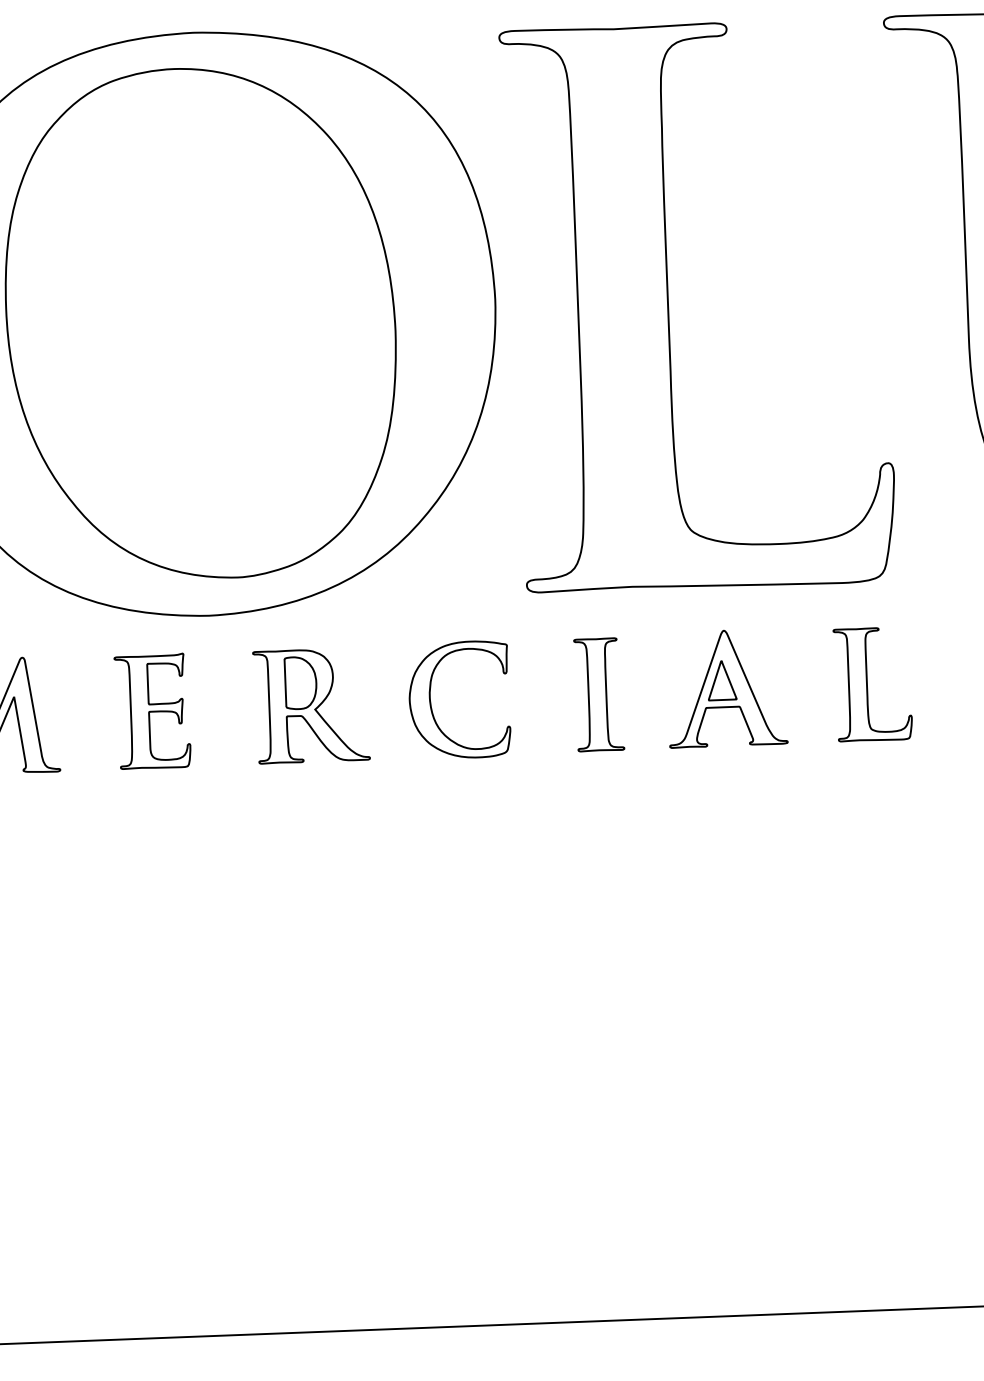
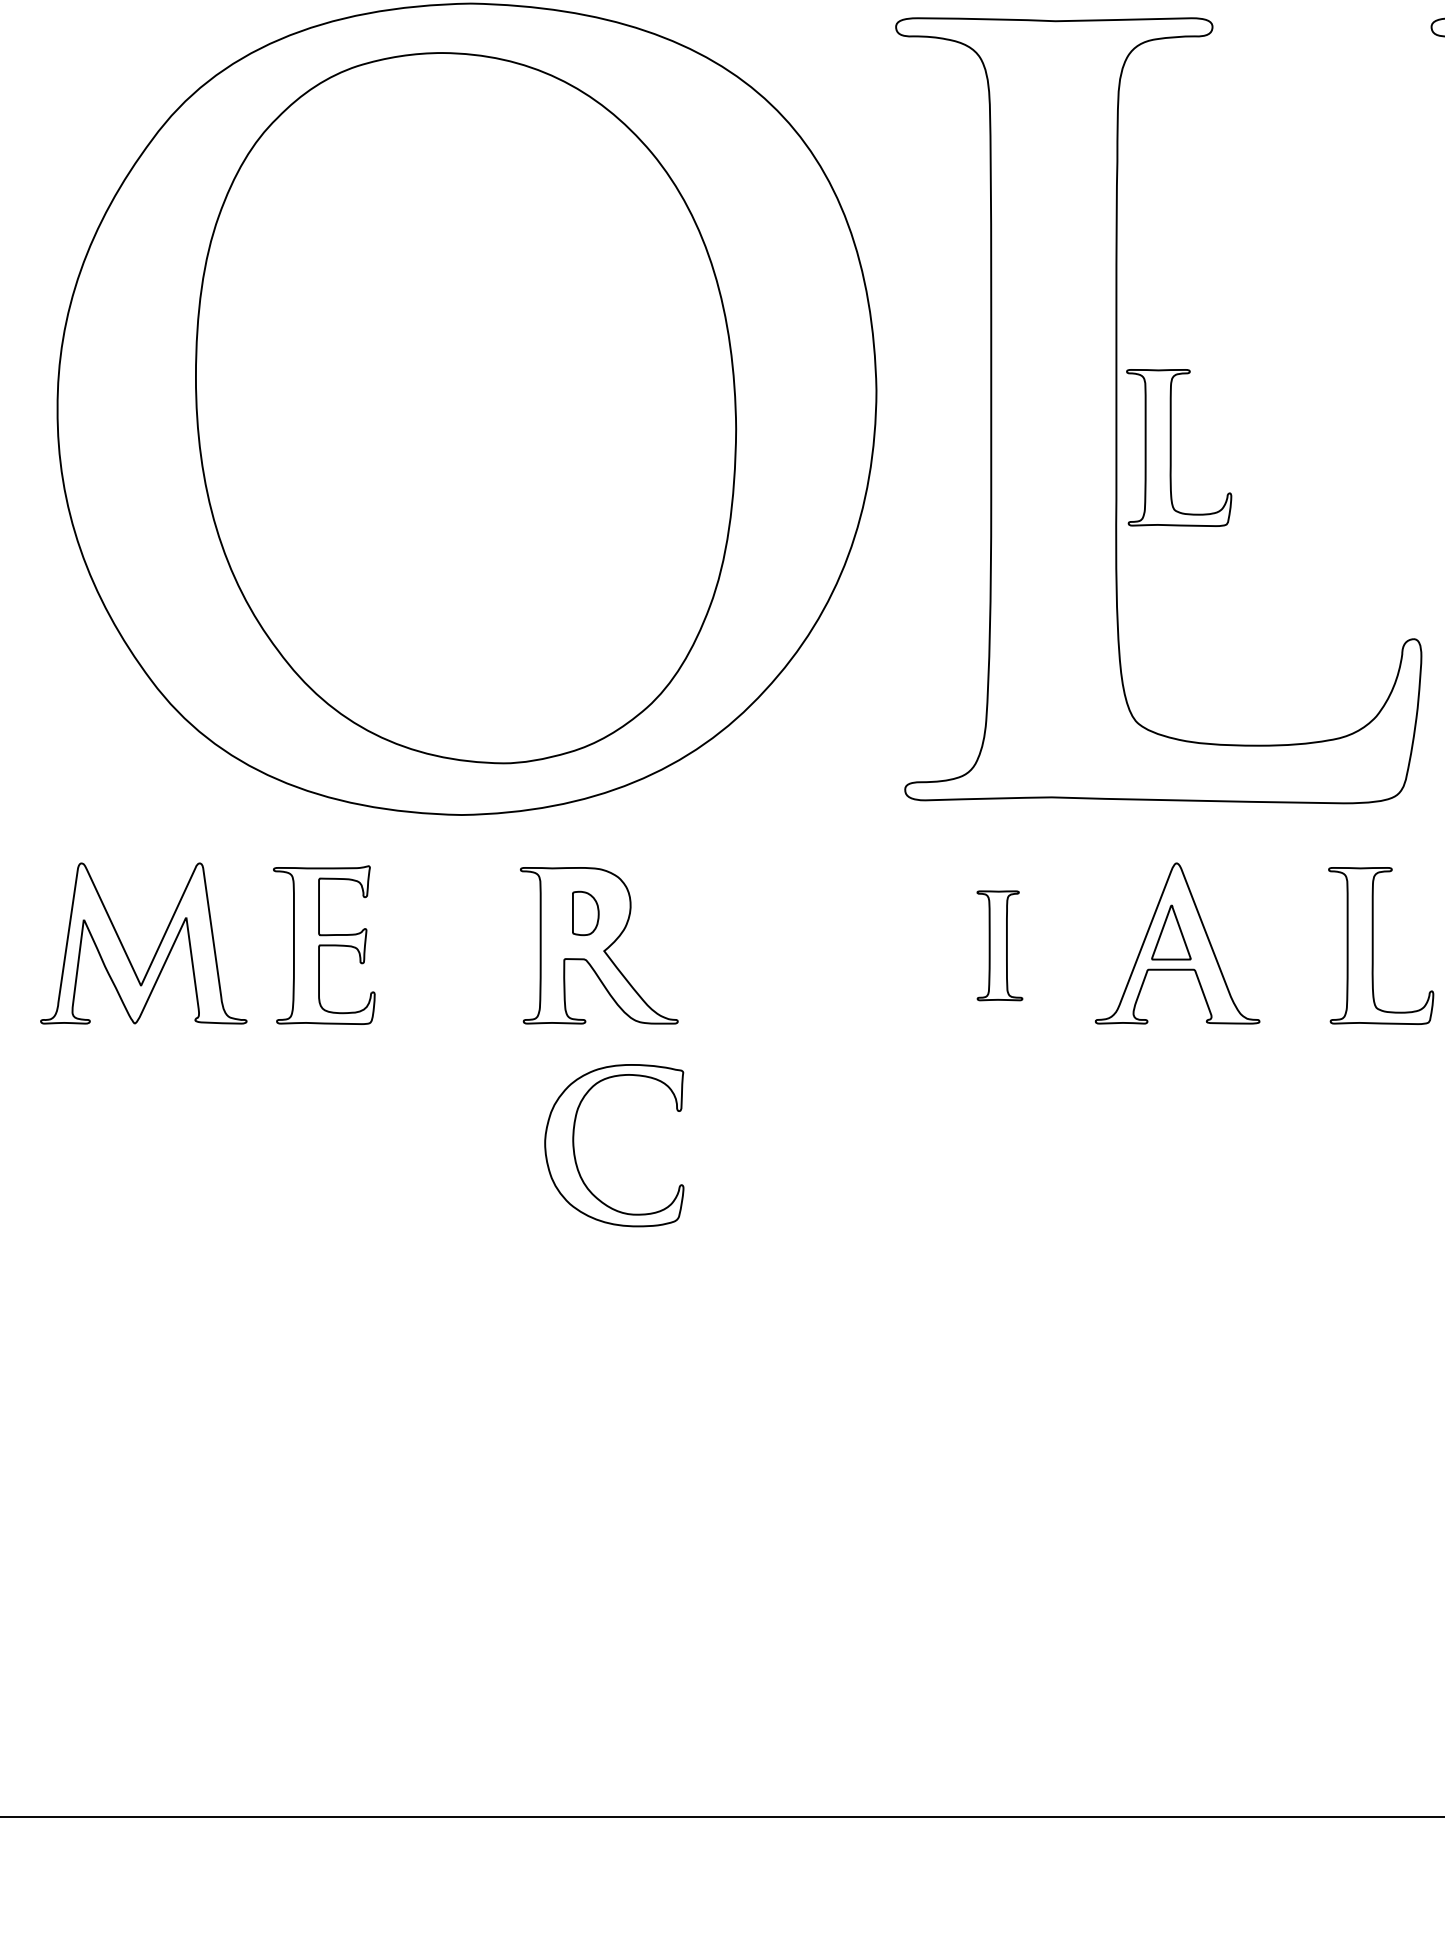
part: (708, 332) -> (1171, 447), added
part: (300, 683) -> (585, 913), size x0.6
part: (598, 694) -> (999, 945), size x0.7
part: (431, 706) -> (575, 1153), moved
part: (152, 711) -> (324, 944), moved

